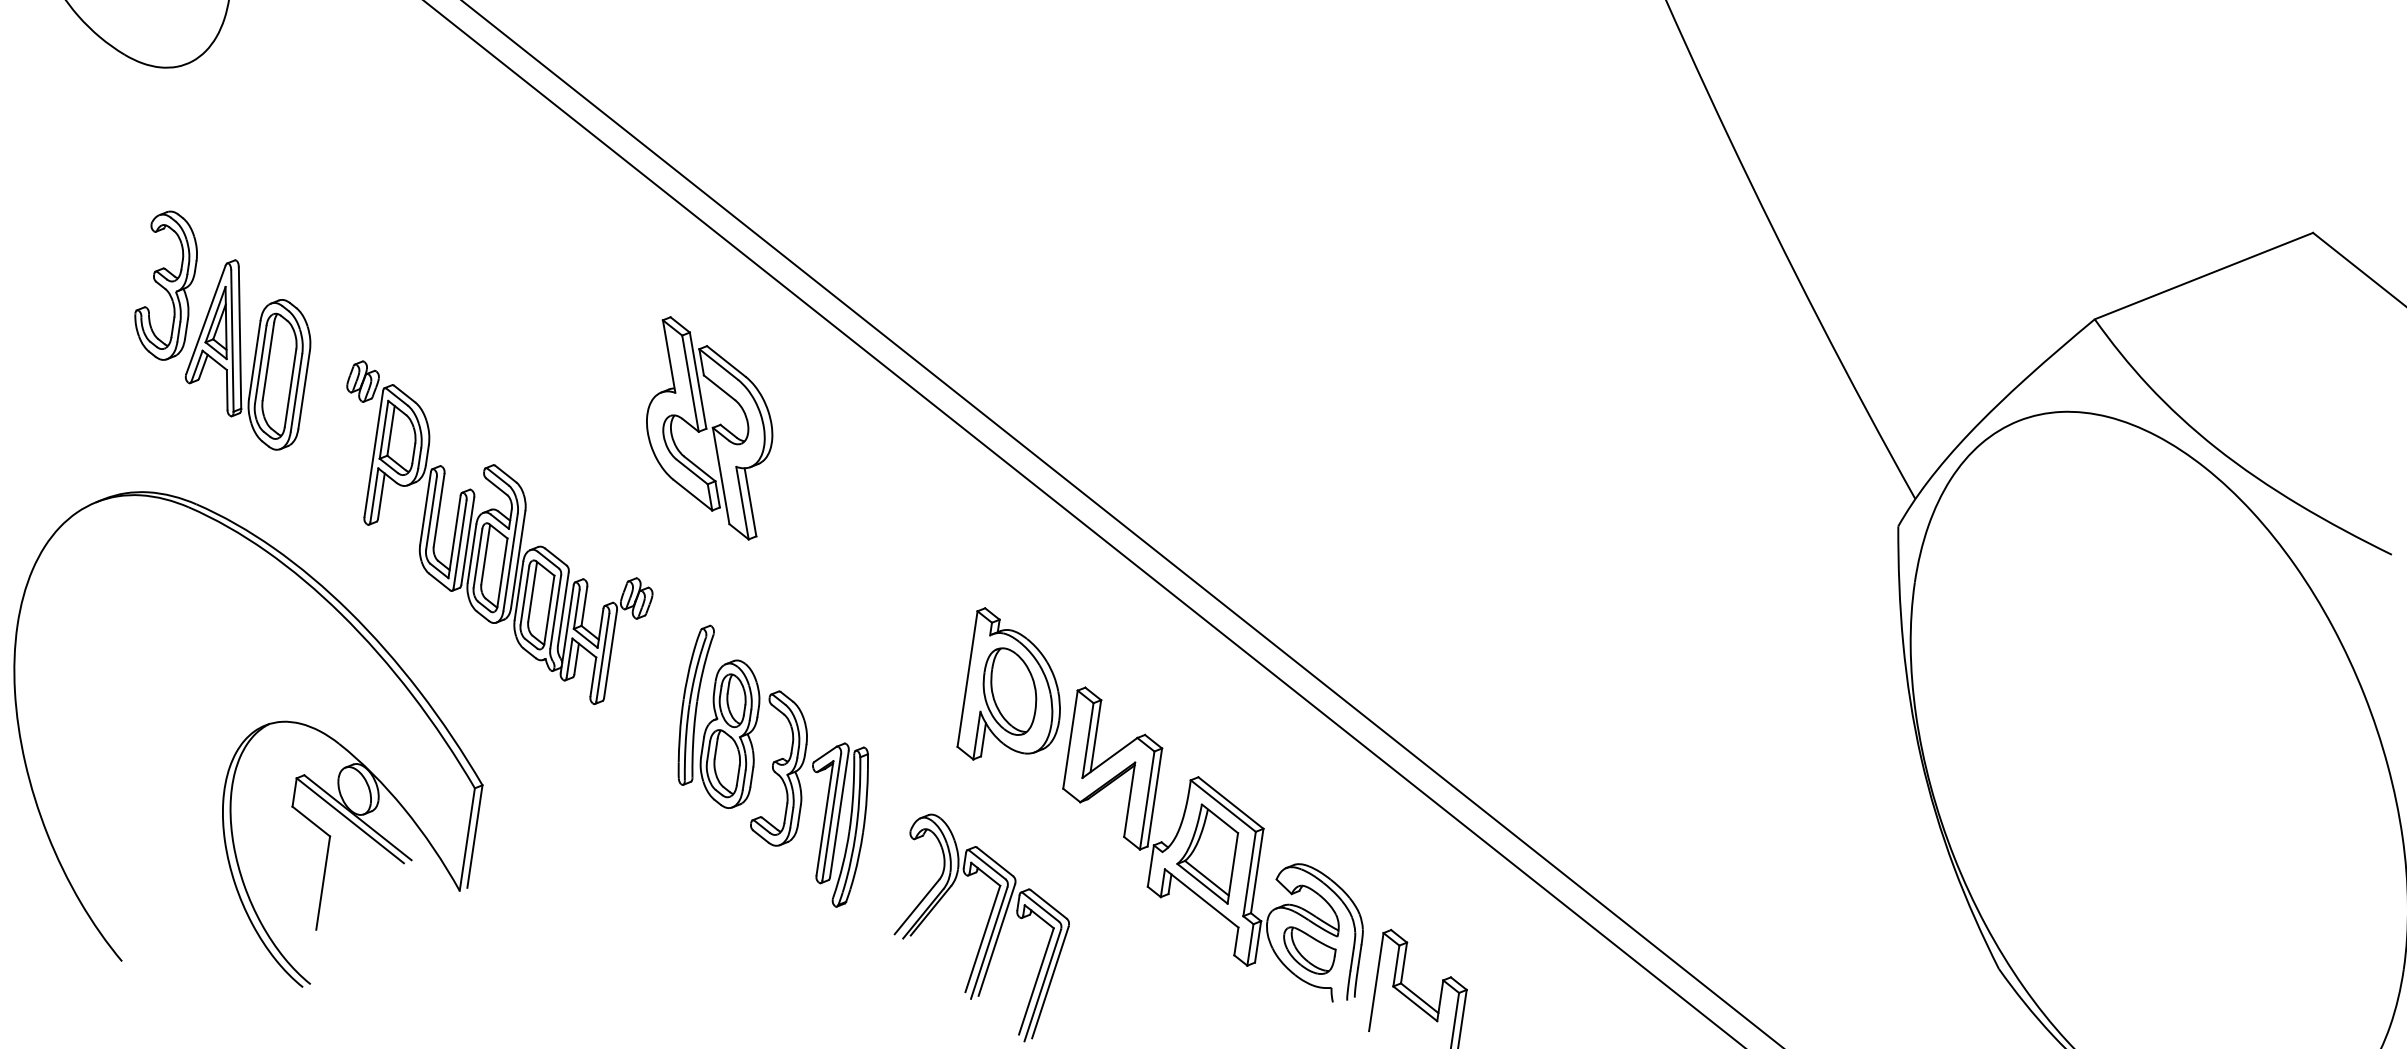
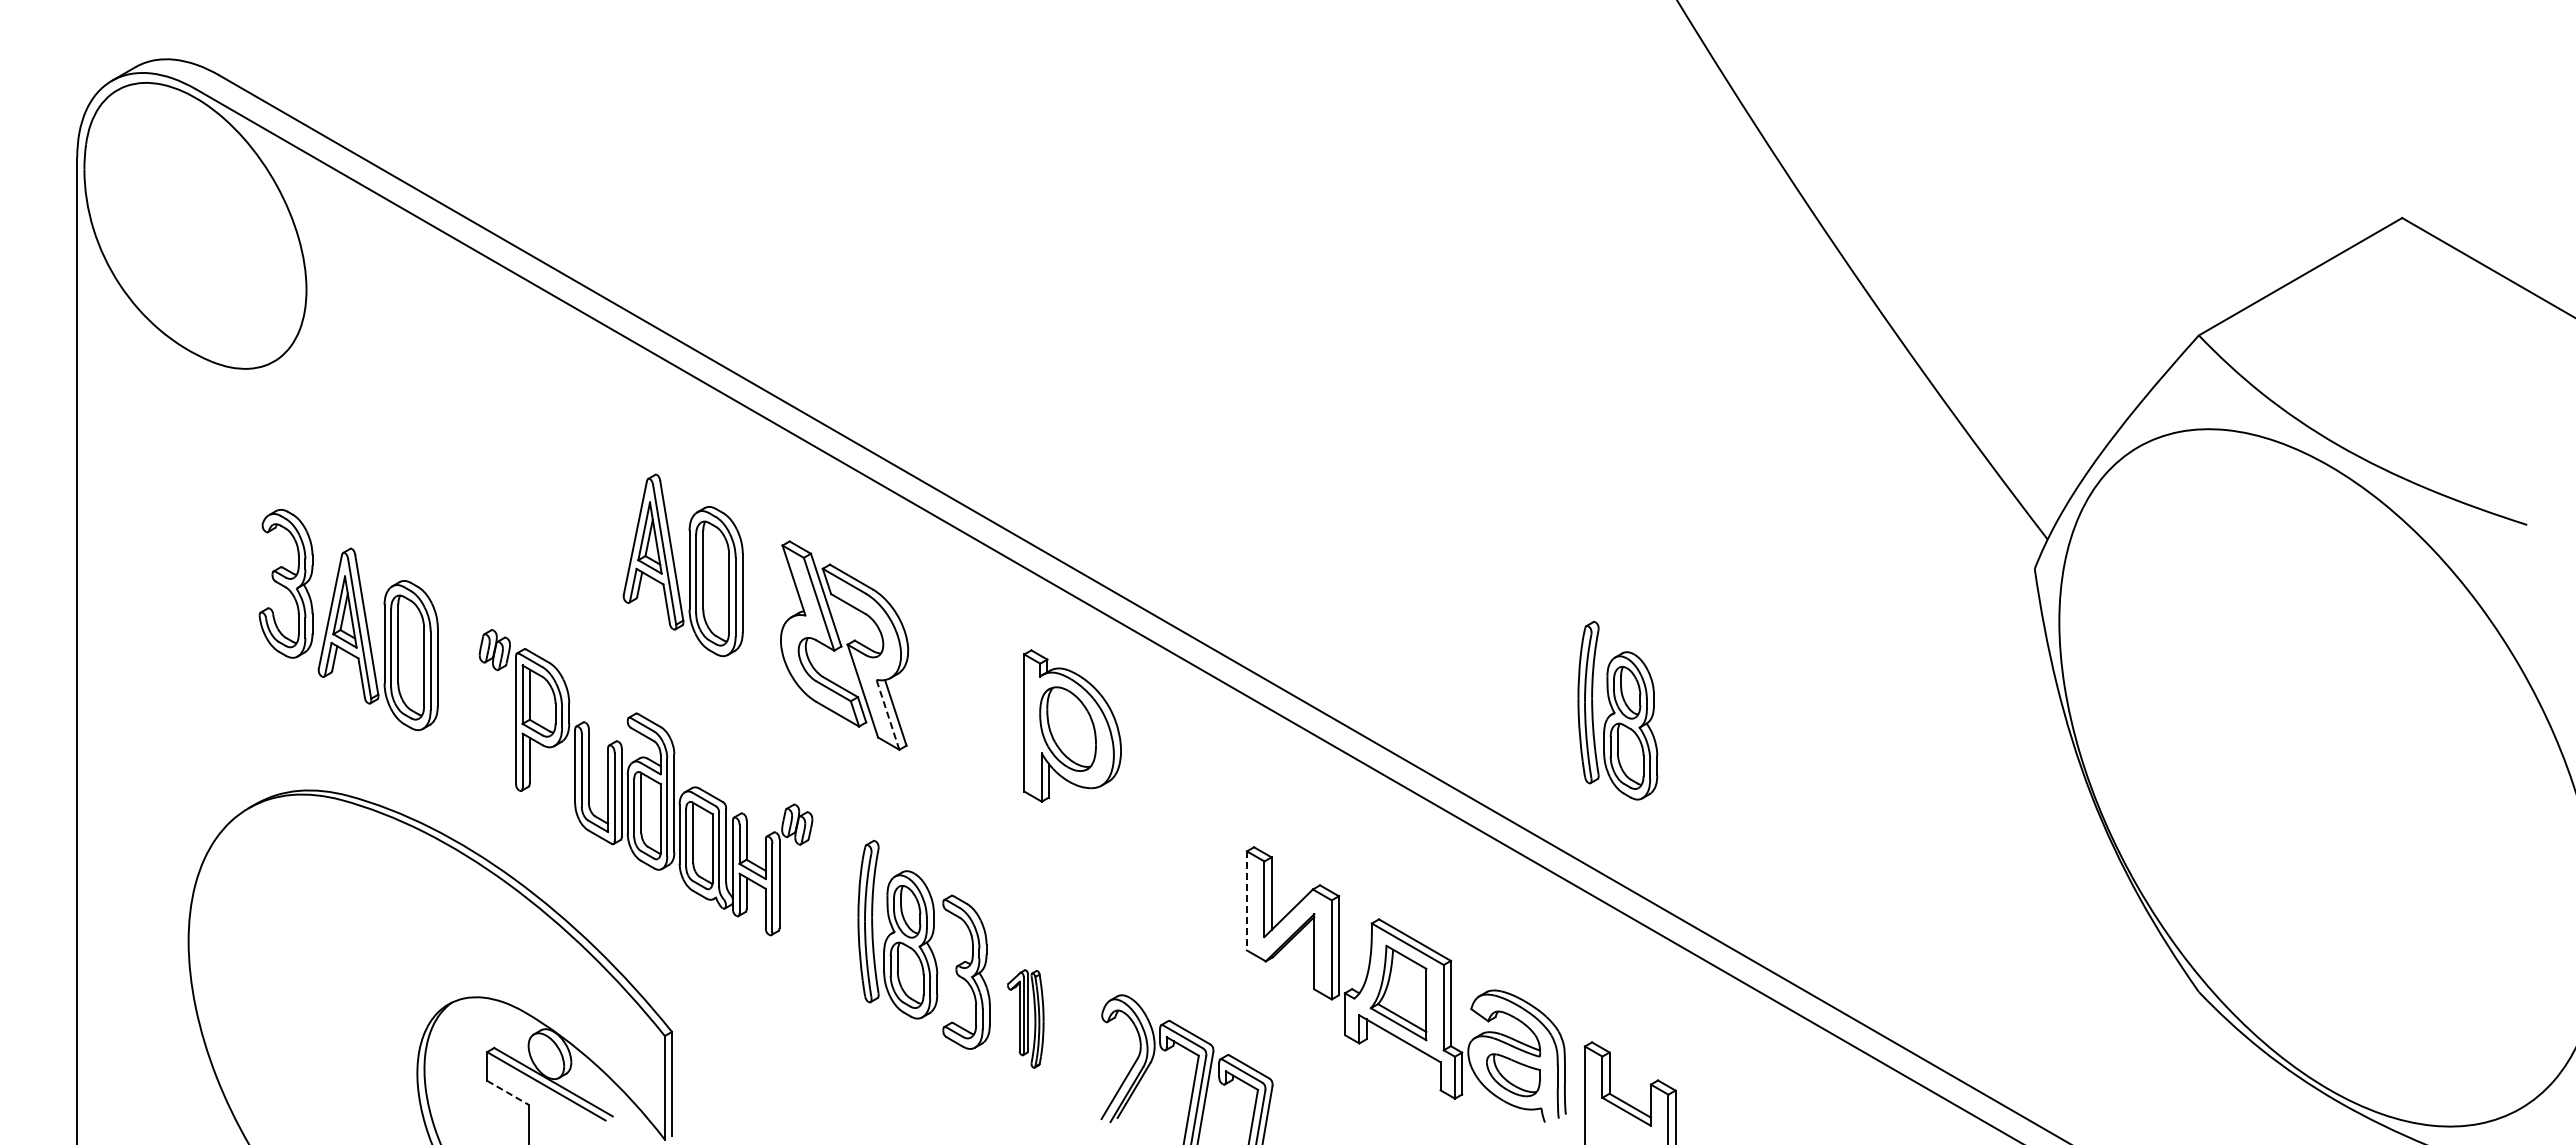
part: (554, 324) -> (675, 565), added
line: (742, 502) -> (887, 714), solid -> dashed
part: (1464, 605) -> (1617, 710), added
part: (1014, 688) -> (1072, 725), moved
line: (1071, 739) -> (1247, 900), solid -> dashed
line: (310, 821) -> (507, 1092), solid -> dashed
part: (834, 823) -> (1025, 1018), size x0.6

